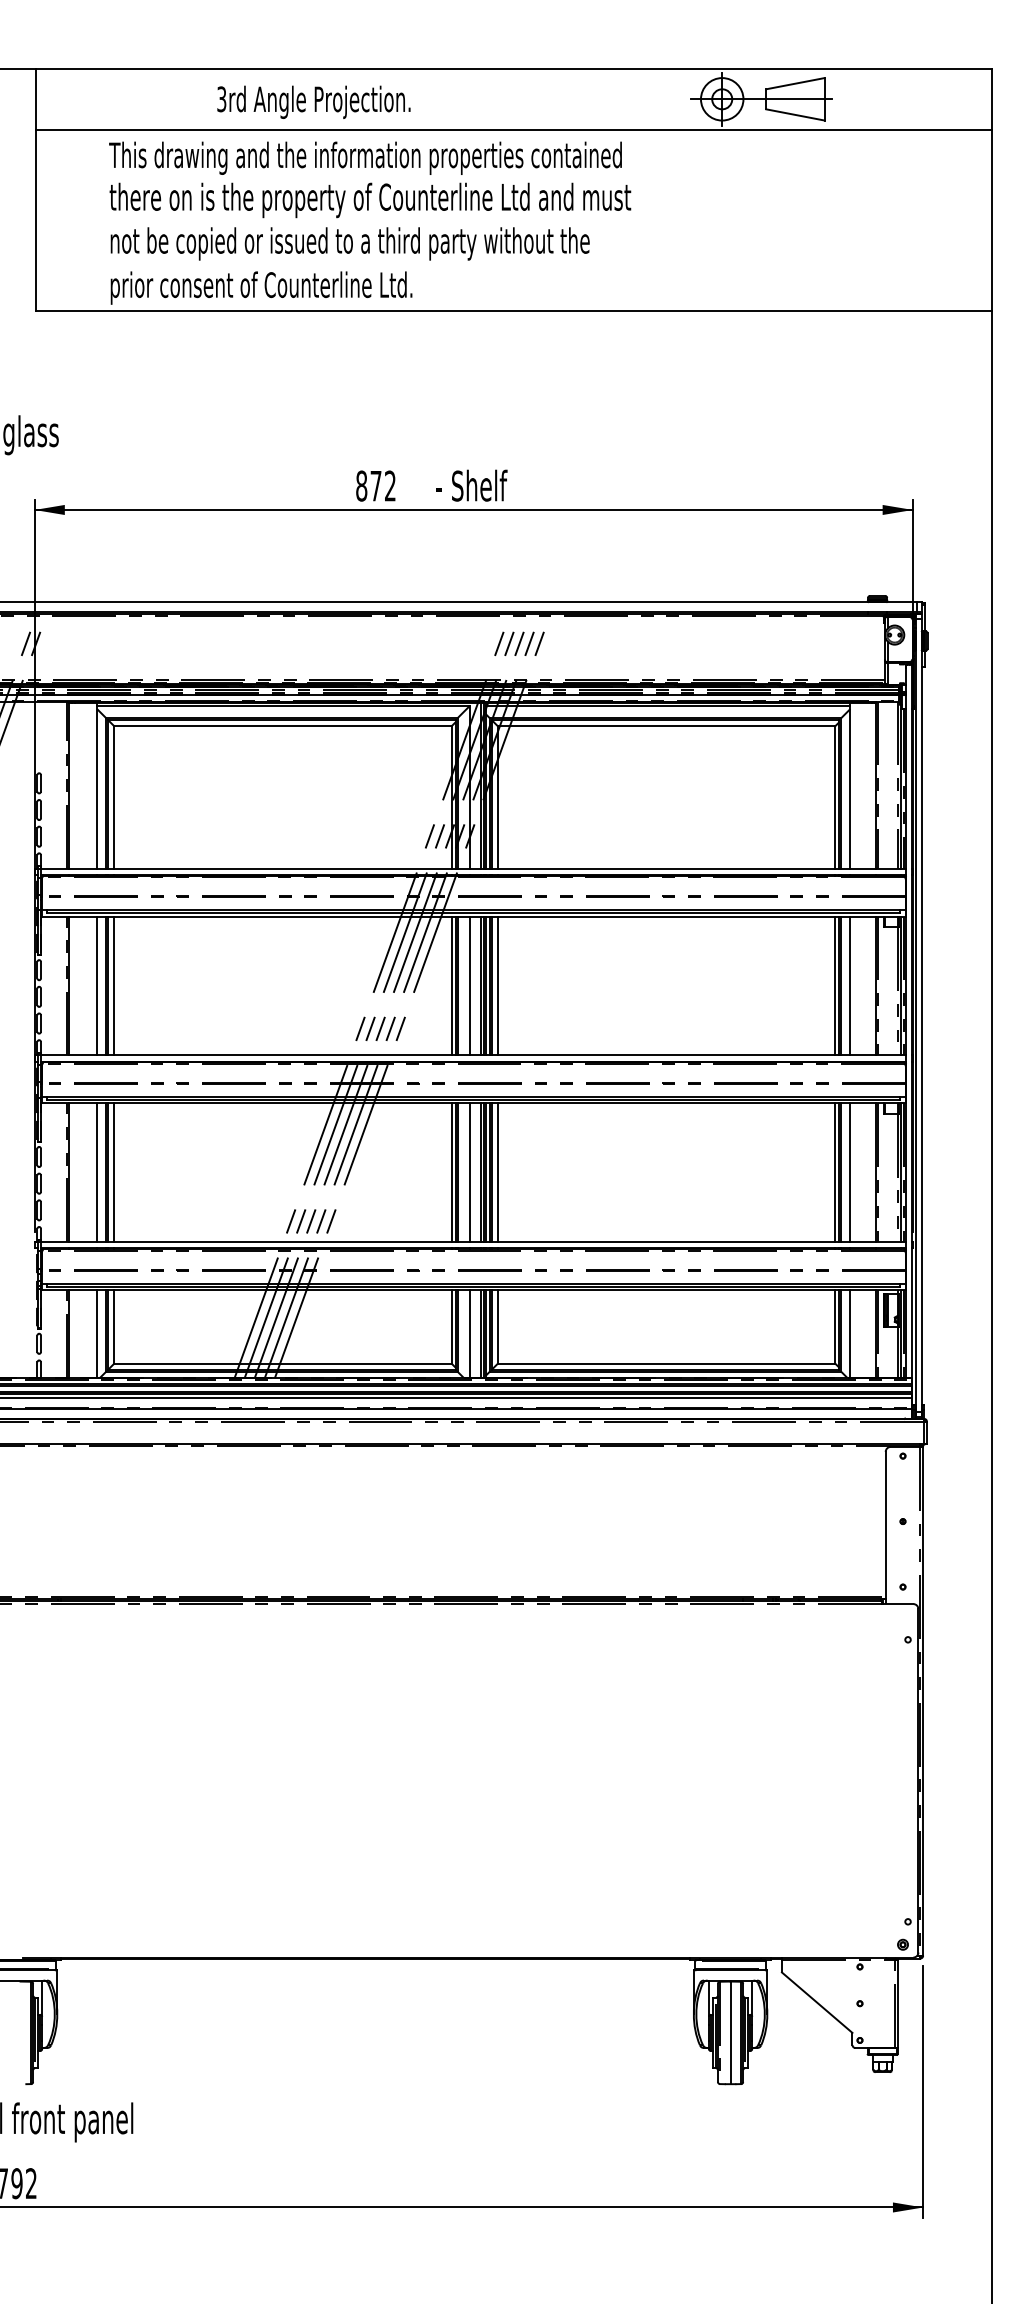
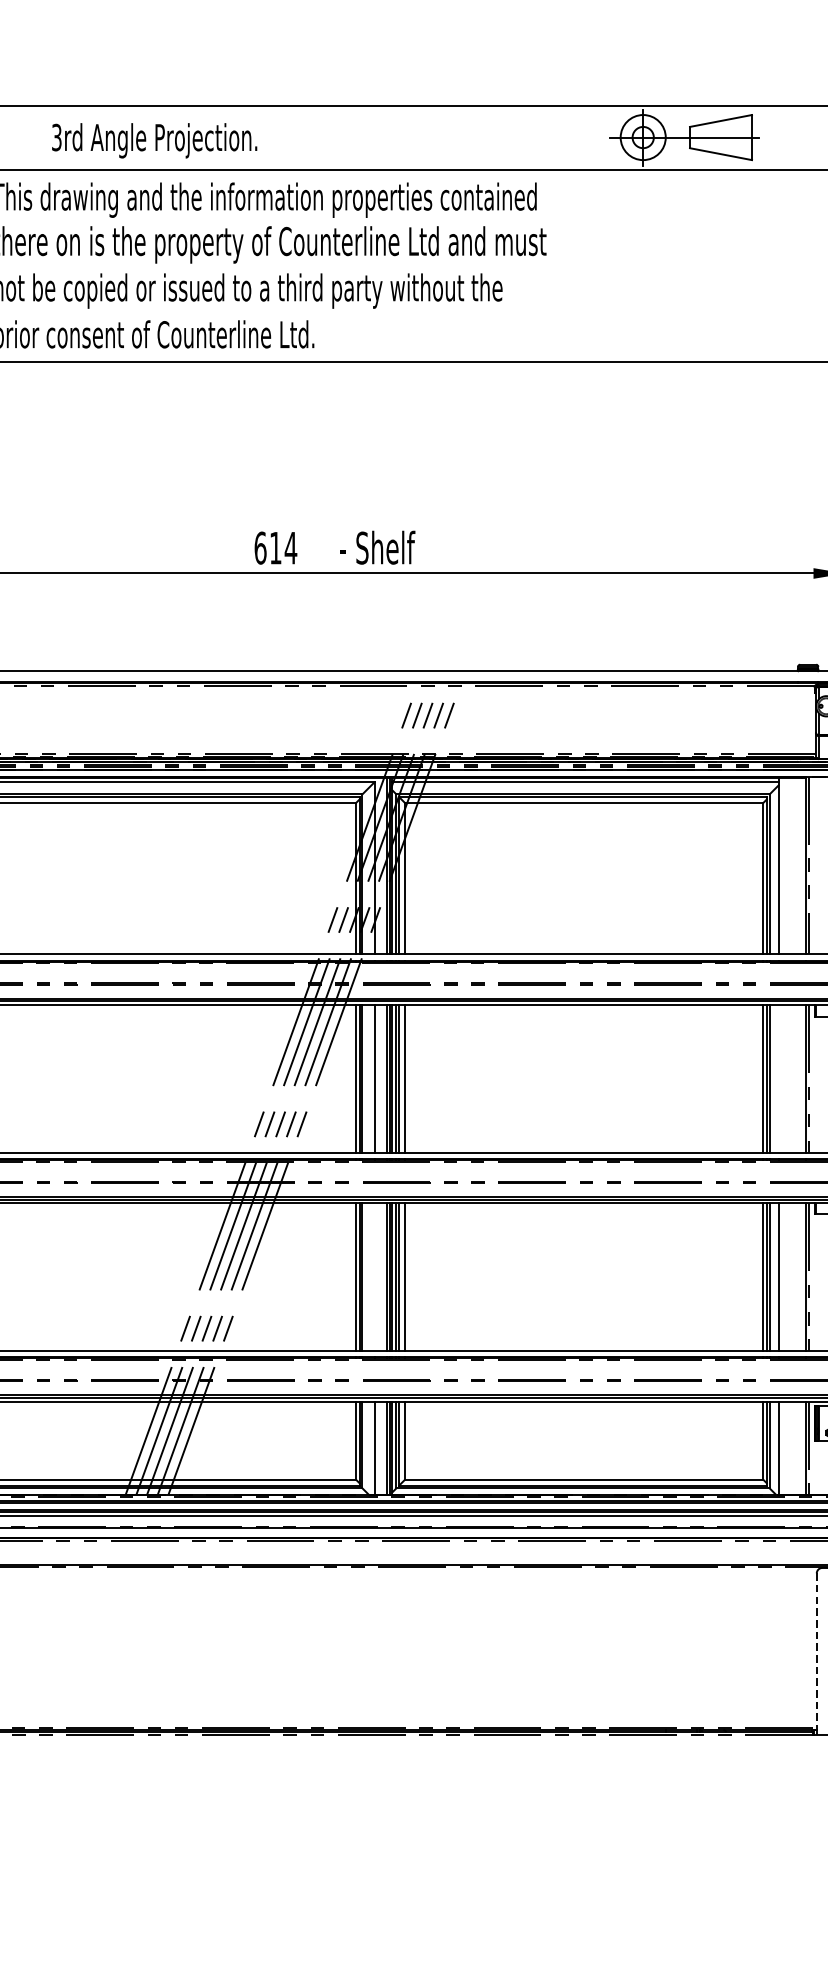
text: (313, 101) -> (154, 139), moved
text: (376, 485) -> (276, 547), 872 -> 614
line: (850, 985) -> (779, 1078), removed
line: (469, 1172) -> (374, 1276), removed
line: (885, 1525) -> (816, 1651), solid -> dashed

